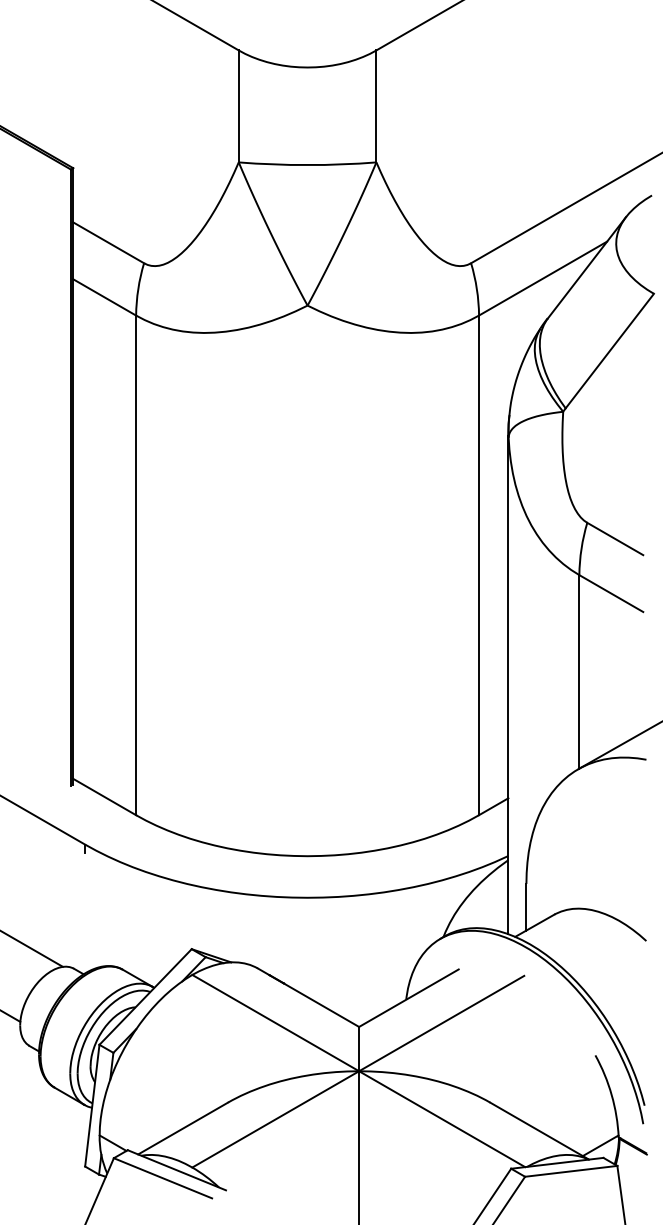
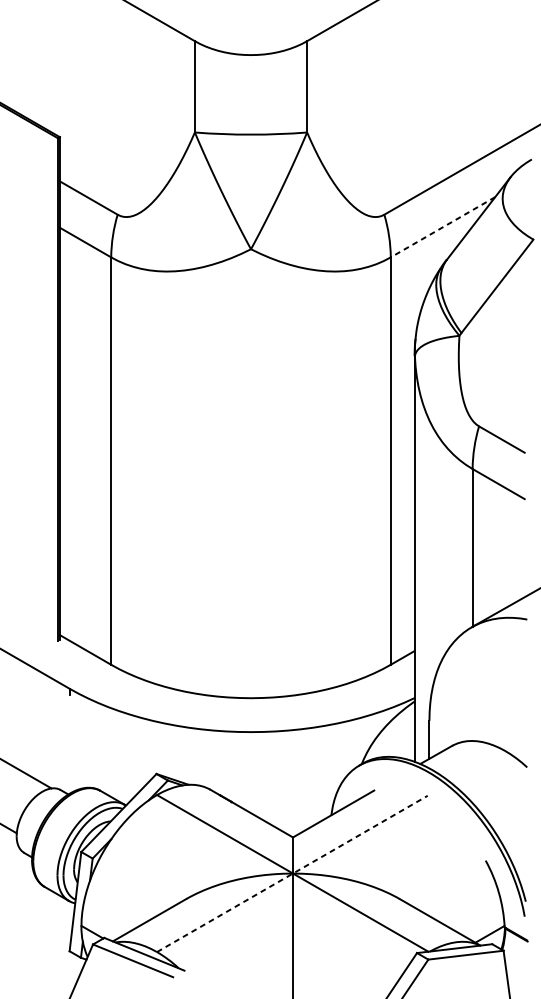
line: (543, 278) -> (443, 227), solid -> dashed
line: (358, 1071) -> (292, 873), solid -> dashed

